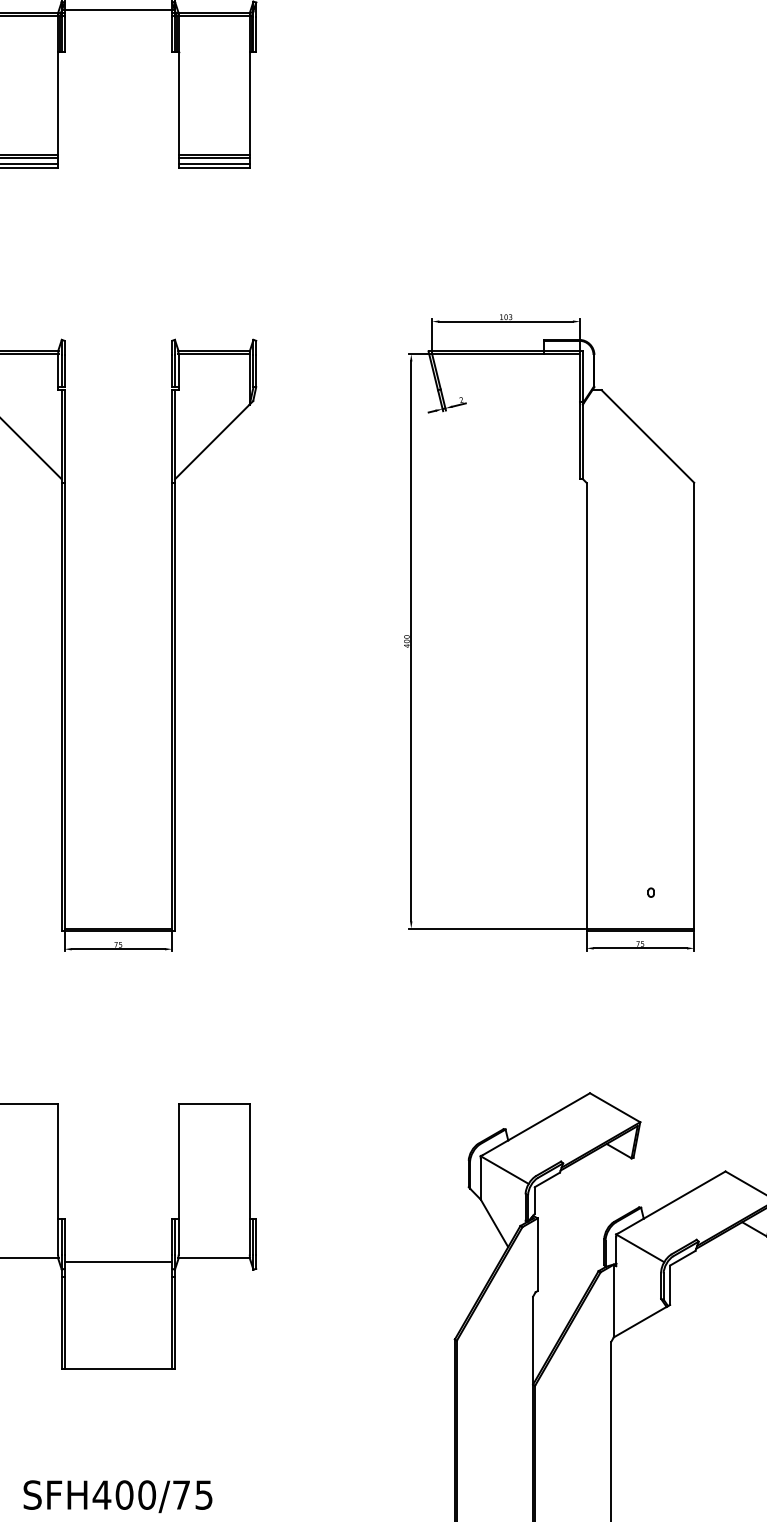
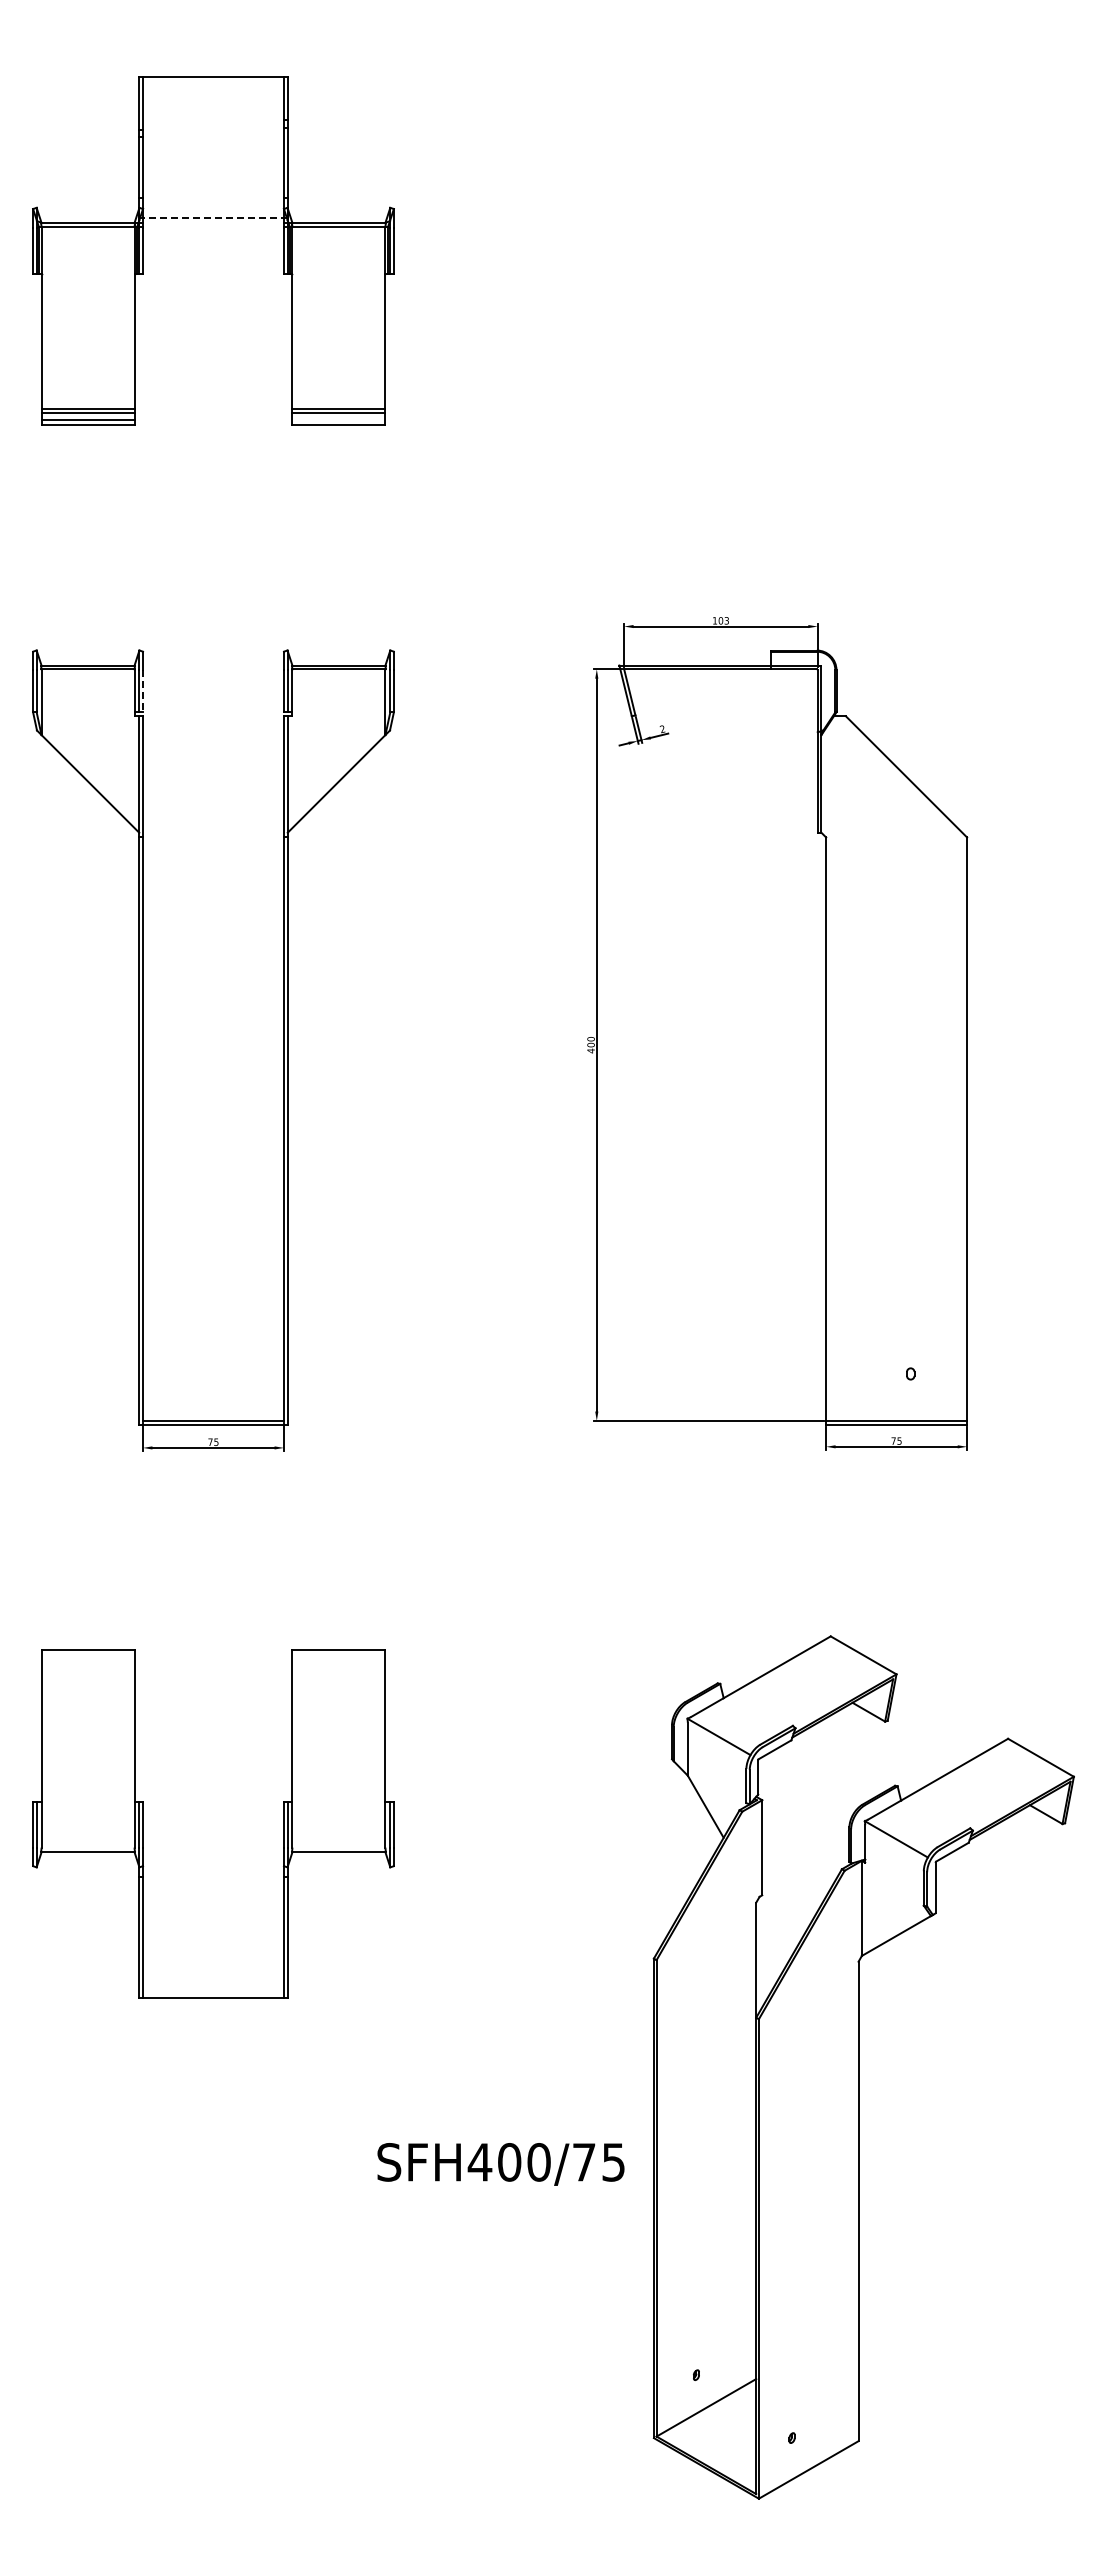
line: (118, 9) -> (213, 218), solid -> dashed
line: (213, 164) -> (338, 420), removed
line: (64, 371) -> (143, 691), solid -> dashed
line: (118, 1262) -> (213, 1857), removed
text: (117, 1496) -> (500, 2164), moved

